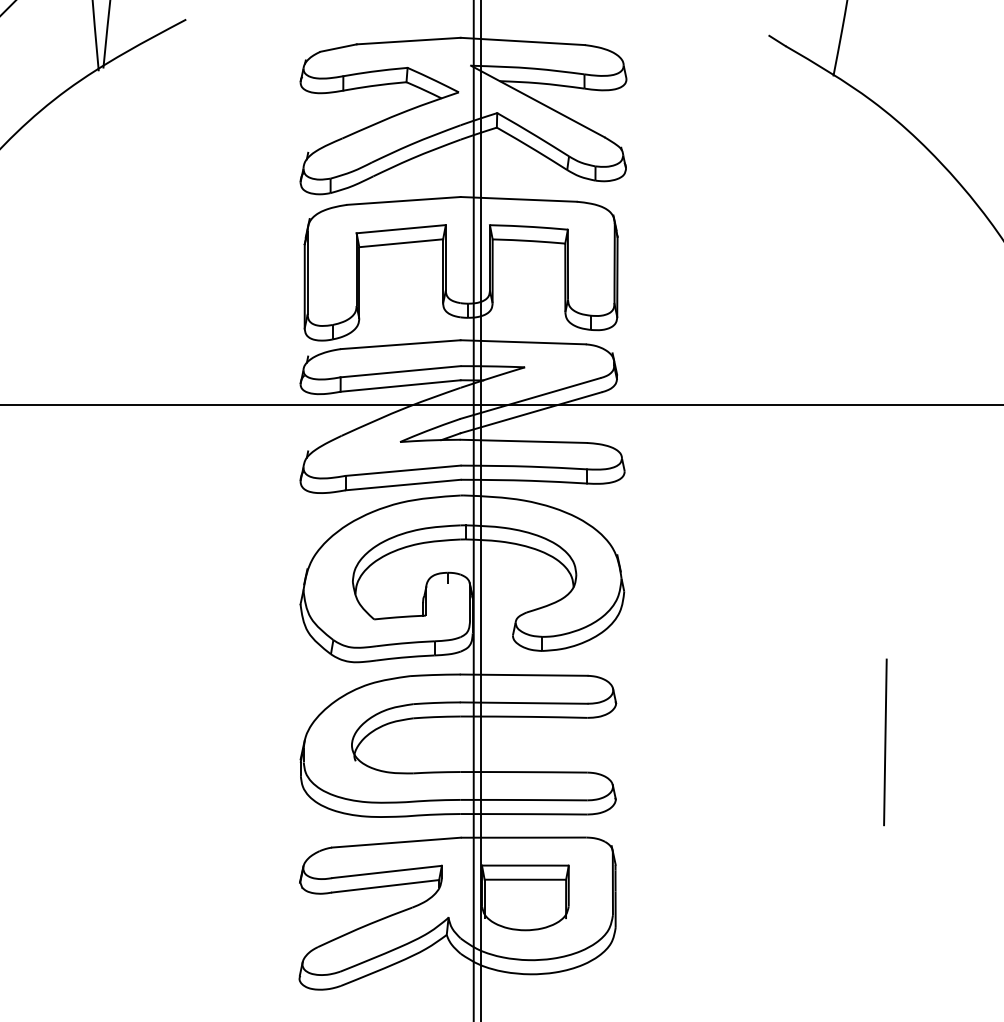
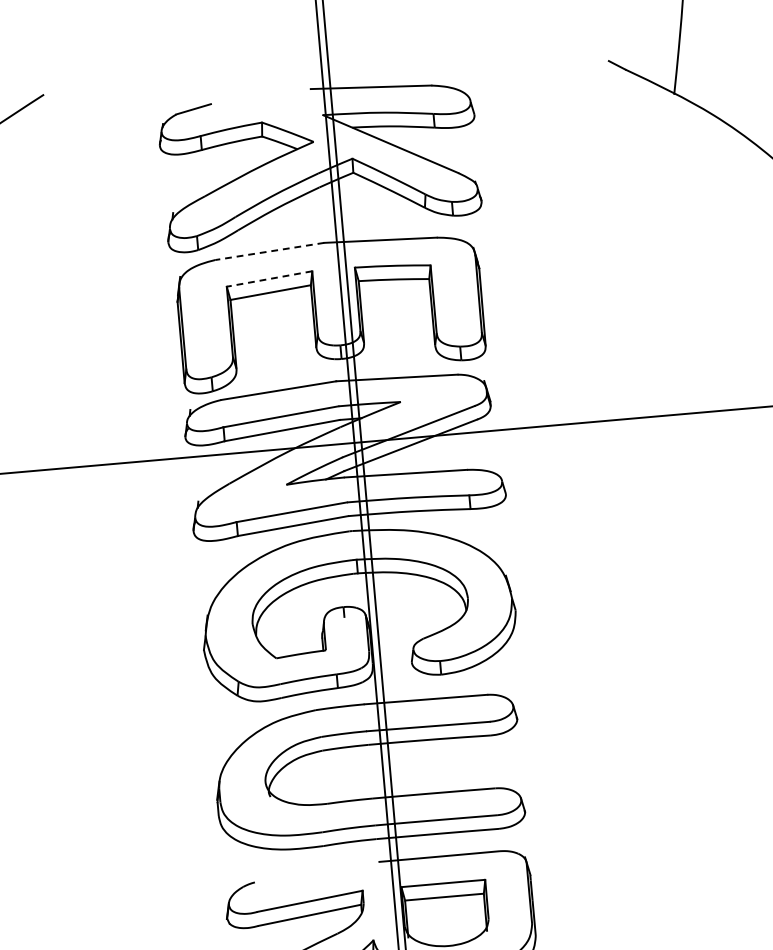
line: (408, 40) -> (260, 96), removed
line: (403, 200) -> (269, 251), solid -> dashed
line: (401, 229) -> (269, 279), solid -> dashed
line: (396, 842) -> (316, 872), removed

